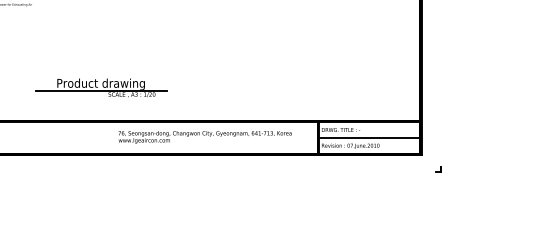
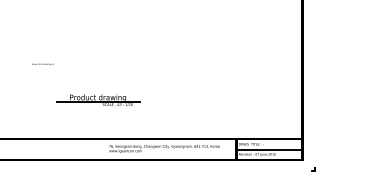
part: (101, 88) -> (98, 100), moved

